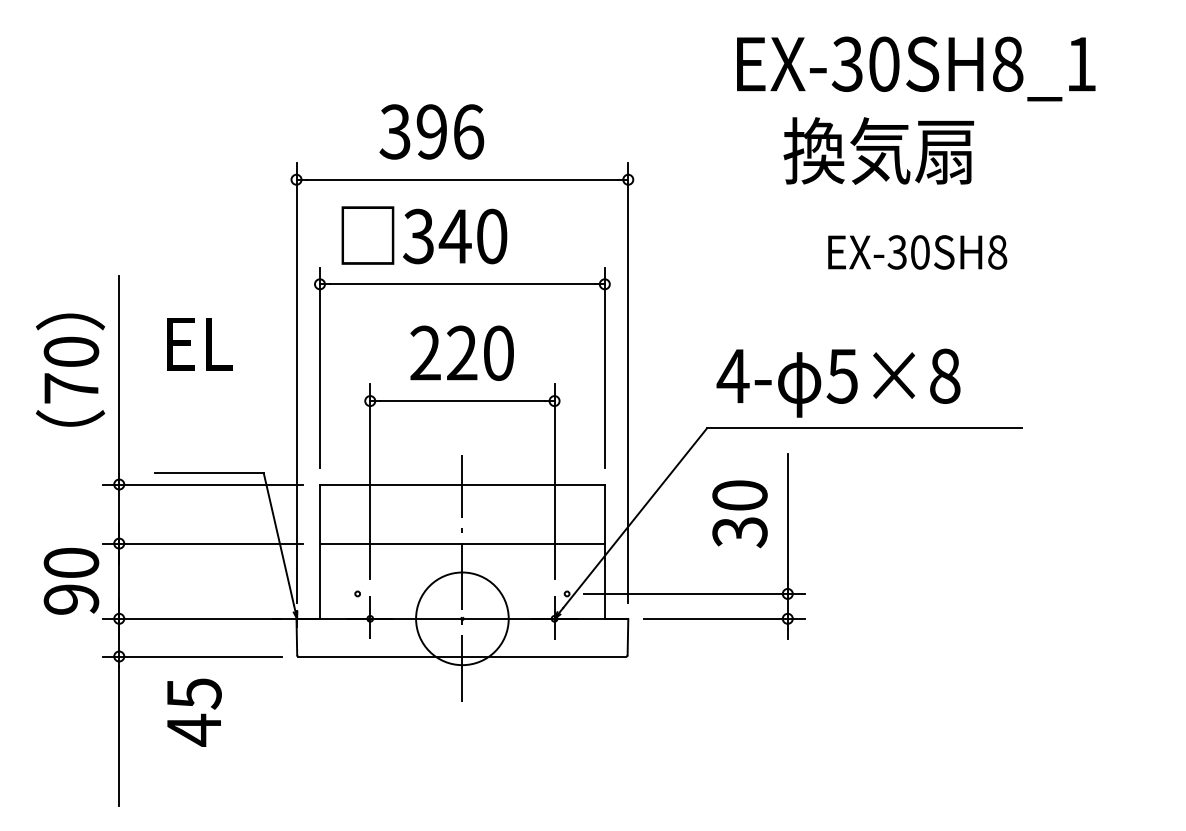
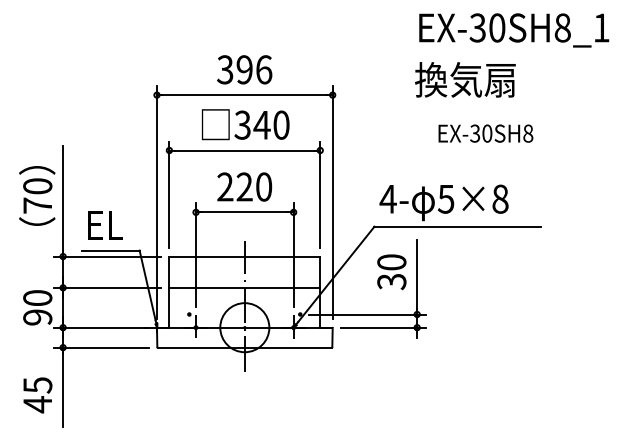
text: (916, 69) -> (514, 30), moved
text: (431, 131) -> (244, 69), moved
text: (424, 235) -> (245, 124), moved
text: (199, 344) -> (105, 225), moved
text: (193, 712) -> (37, 395), moved

